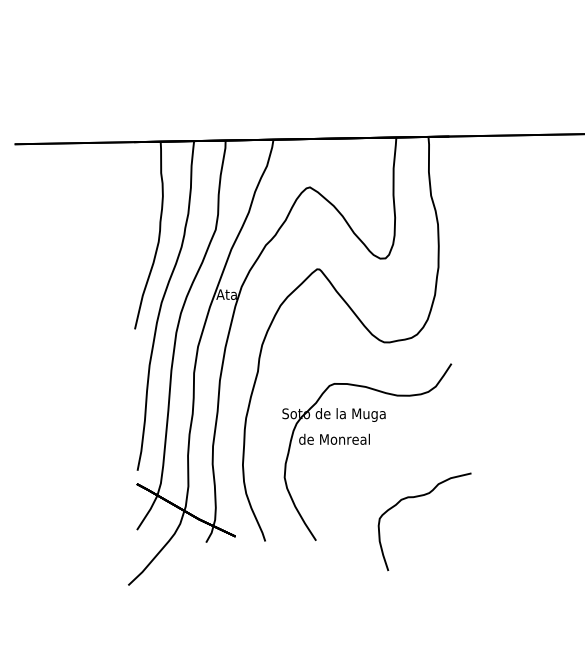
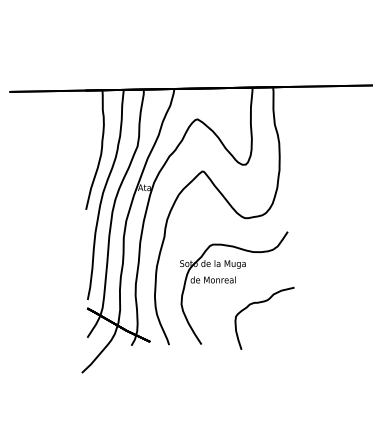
part: (418, 498) -> (260, 303), moved

